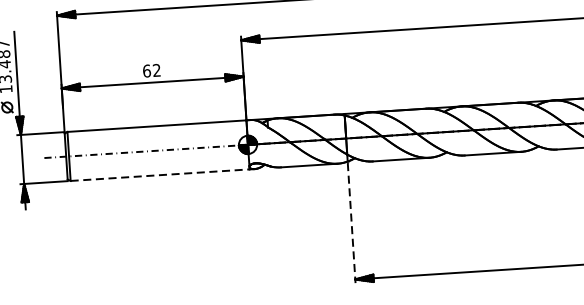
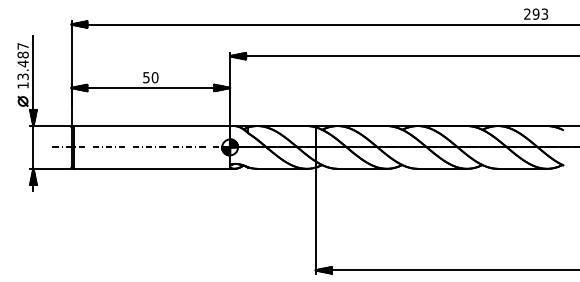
text: (151, 70) -> (150, 77), 62 -> 50
line: (160, 174) -> (152, 168), dashed -> solid
line: (351, 223) -> (315, 221), dashed -> solid

